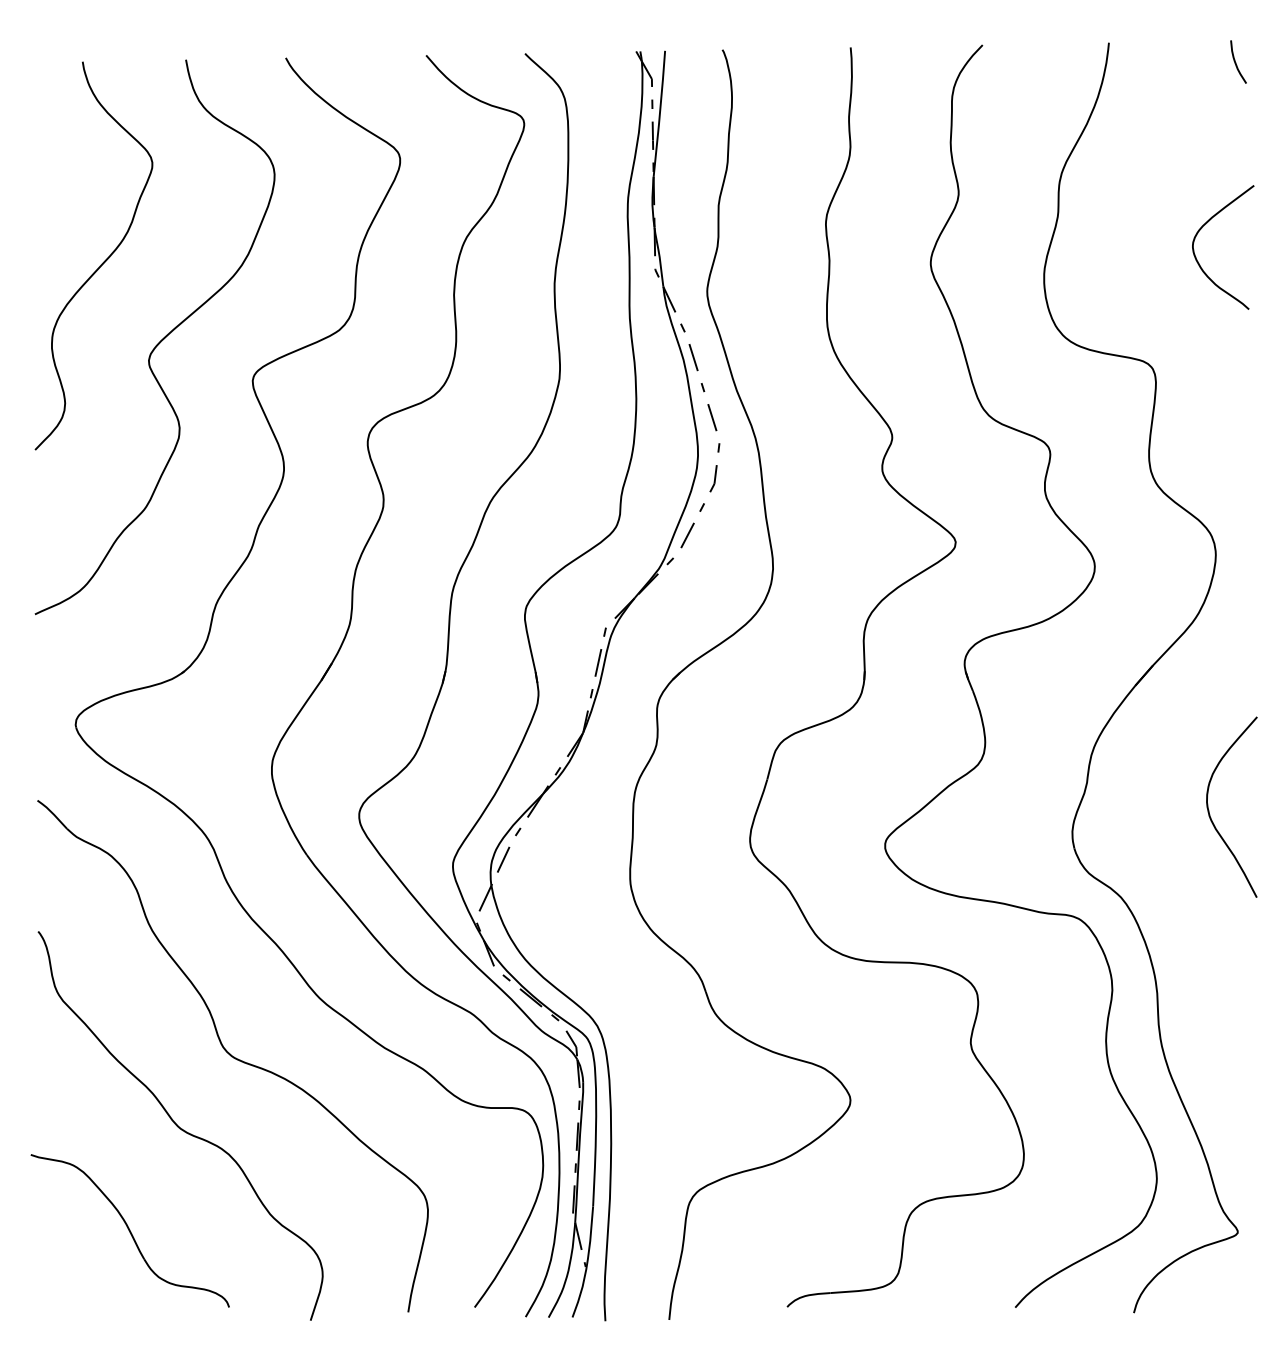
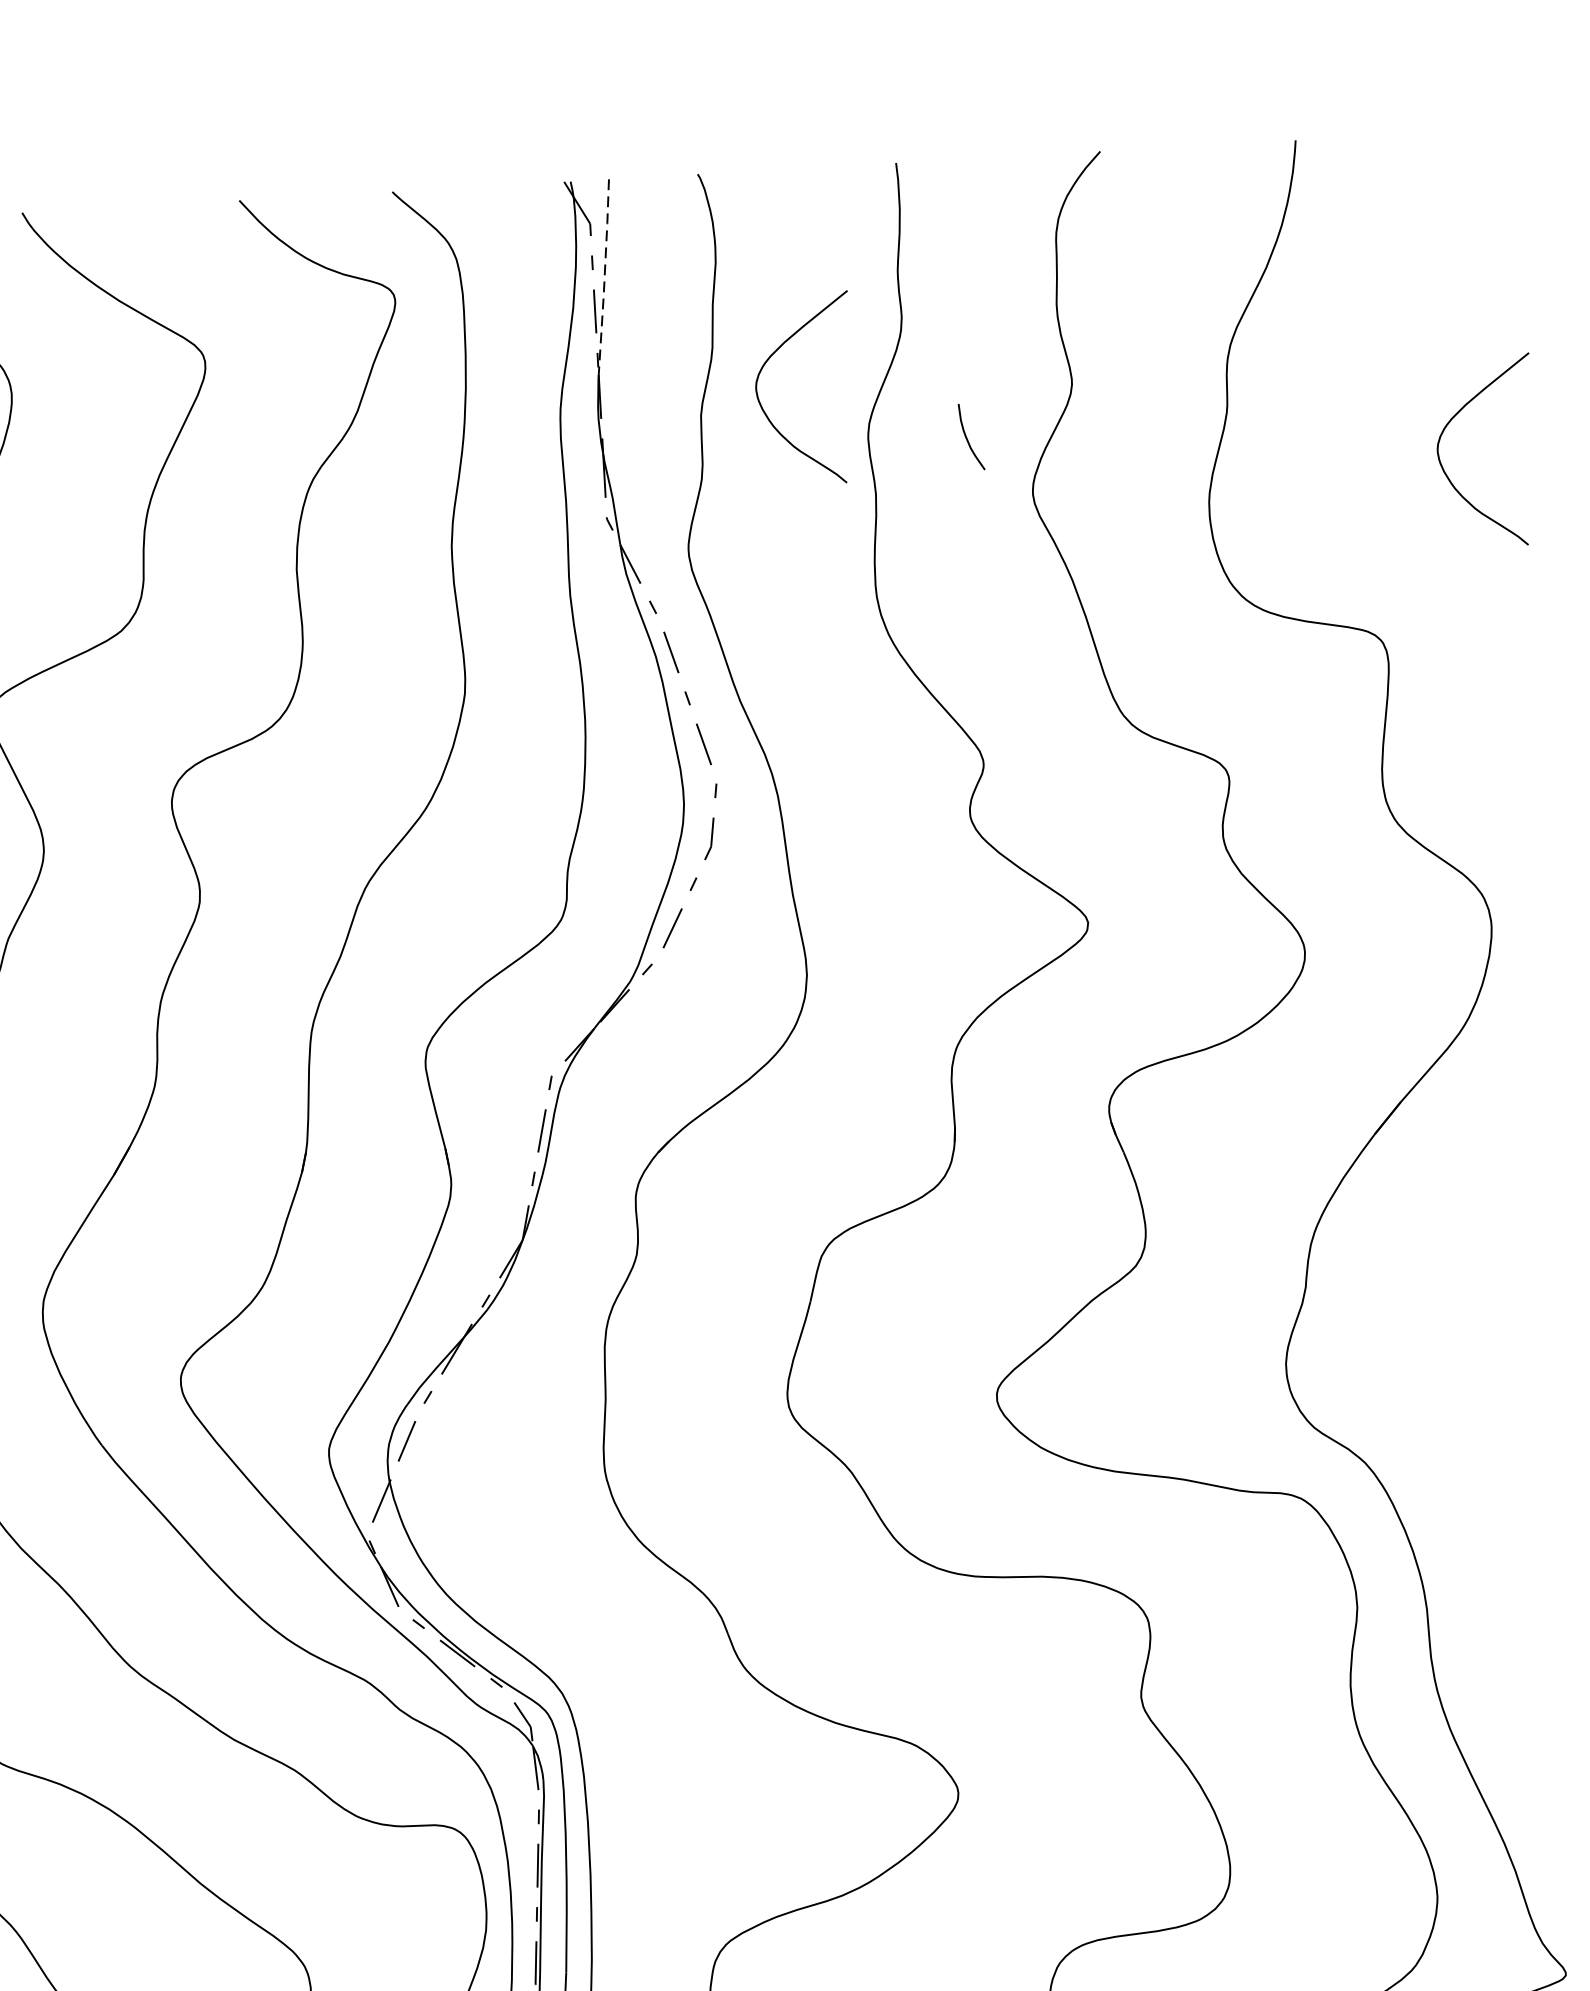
curve: (1236, 62) -> (968, 437), moved
line: (659, 113) -> (604, 276), solid -> dashed
curve: (764, 171) -> (770, 360), added
curve: (1209, 810) -> (1497, 1323), removed

